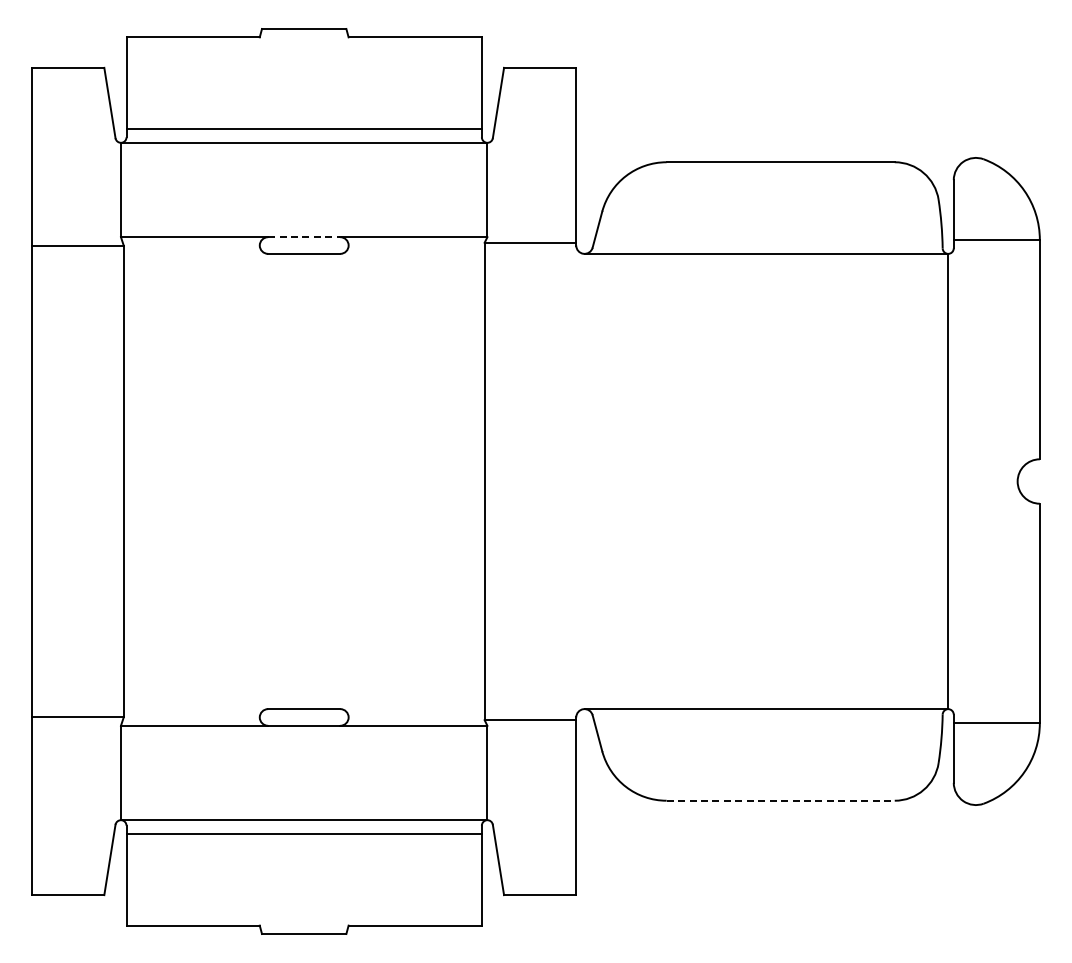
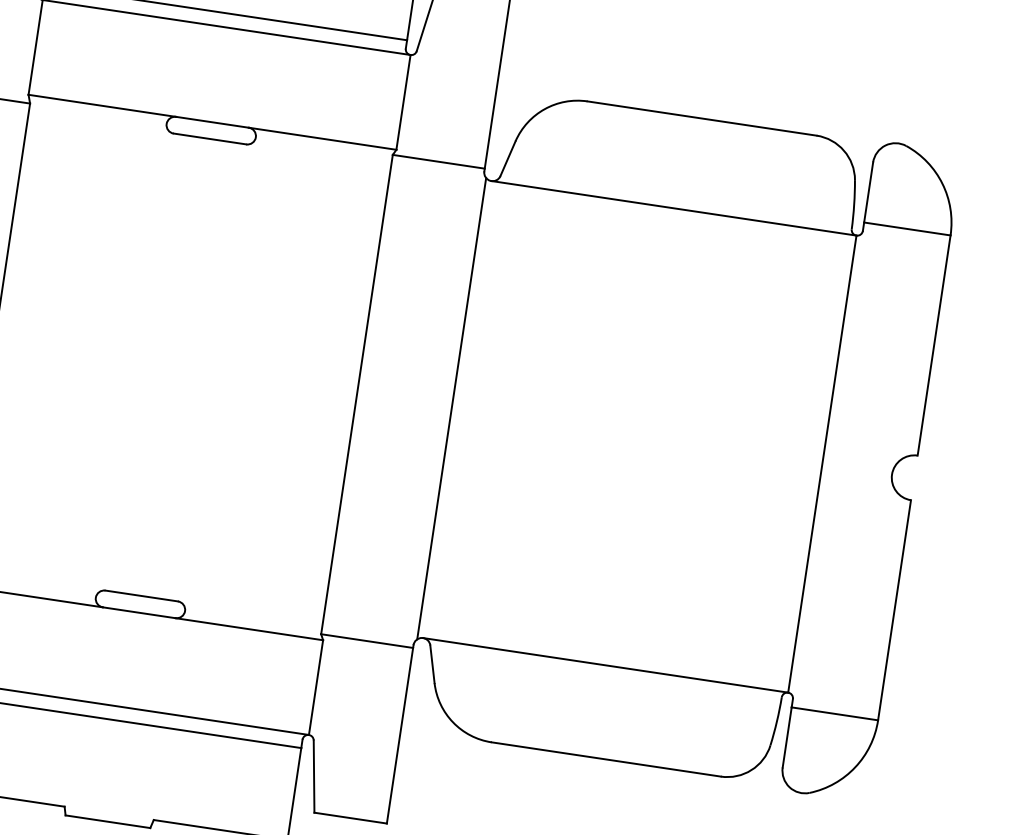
line: (304, 237) -> (212, 122), dashed -> solid
line: (579, 481) -> (452, 408), added
line: (781, 800) -> (607, 759), dashed -> solid

